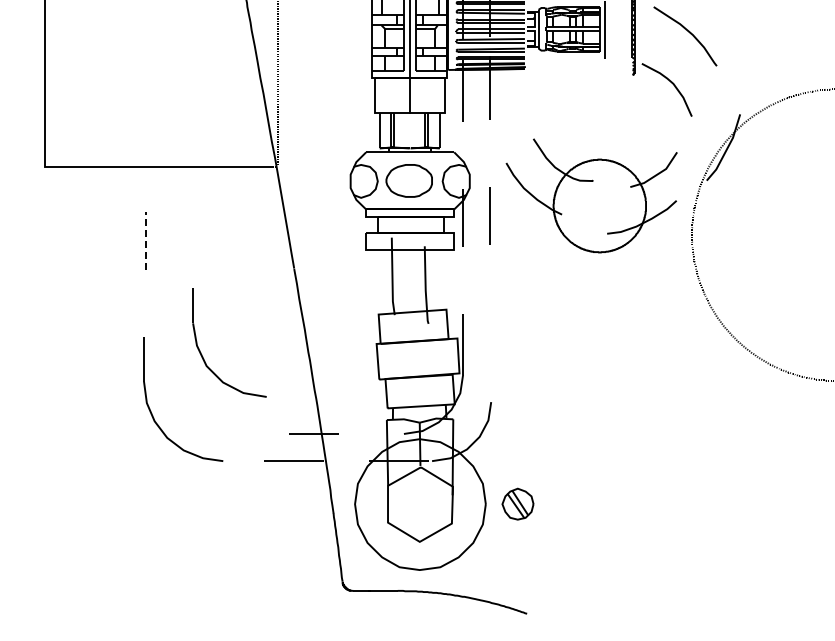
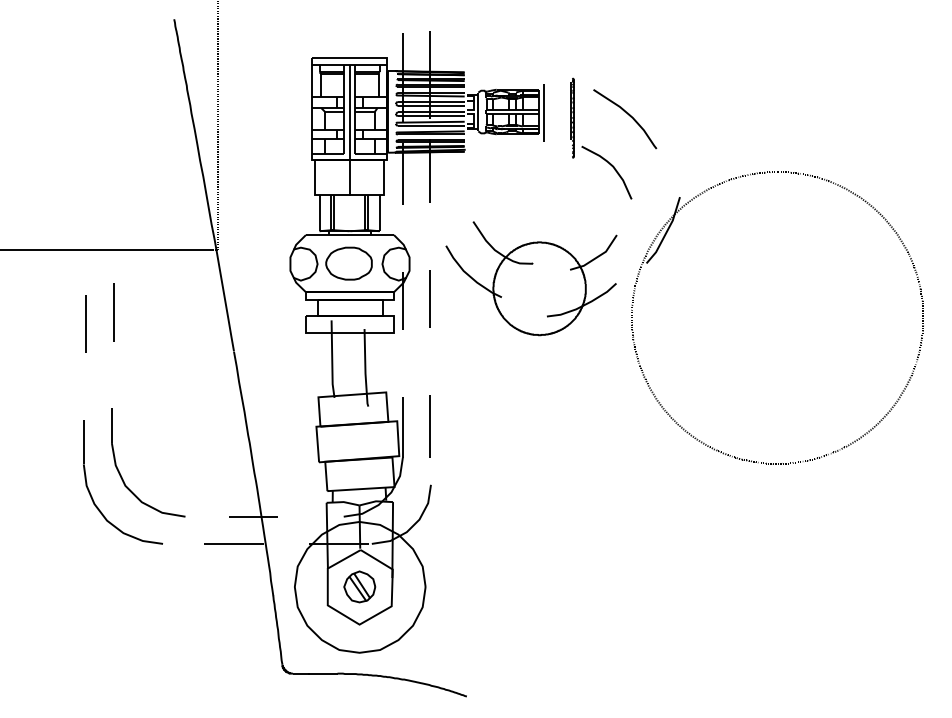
line: (173, 229) -> (113, 312), added
line: (145, 240) -> (85, 323), dashed -> solid
line: (489, 343) -> (429, 426), added
part: (202, 354) -> (121, 474), moved
part: (517, 503) -> (359, 586), moved

